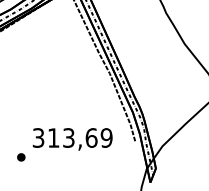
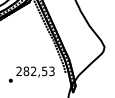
text: (72, 138) -> (35, 71), 313,69 -> 282,53

